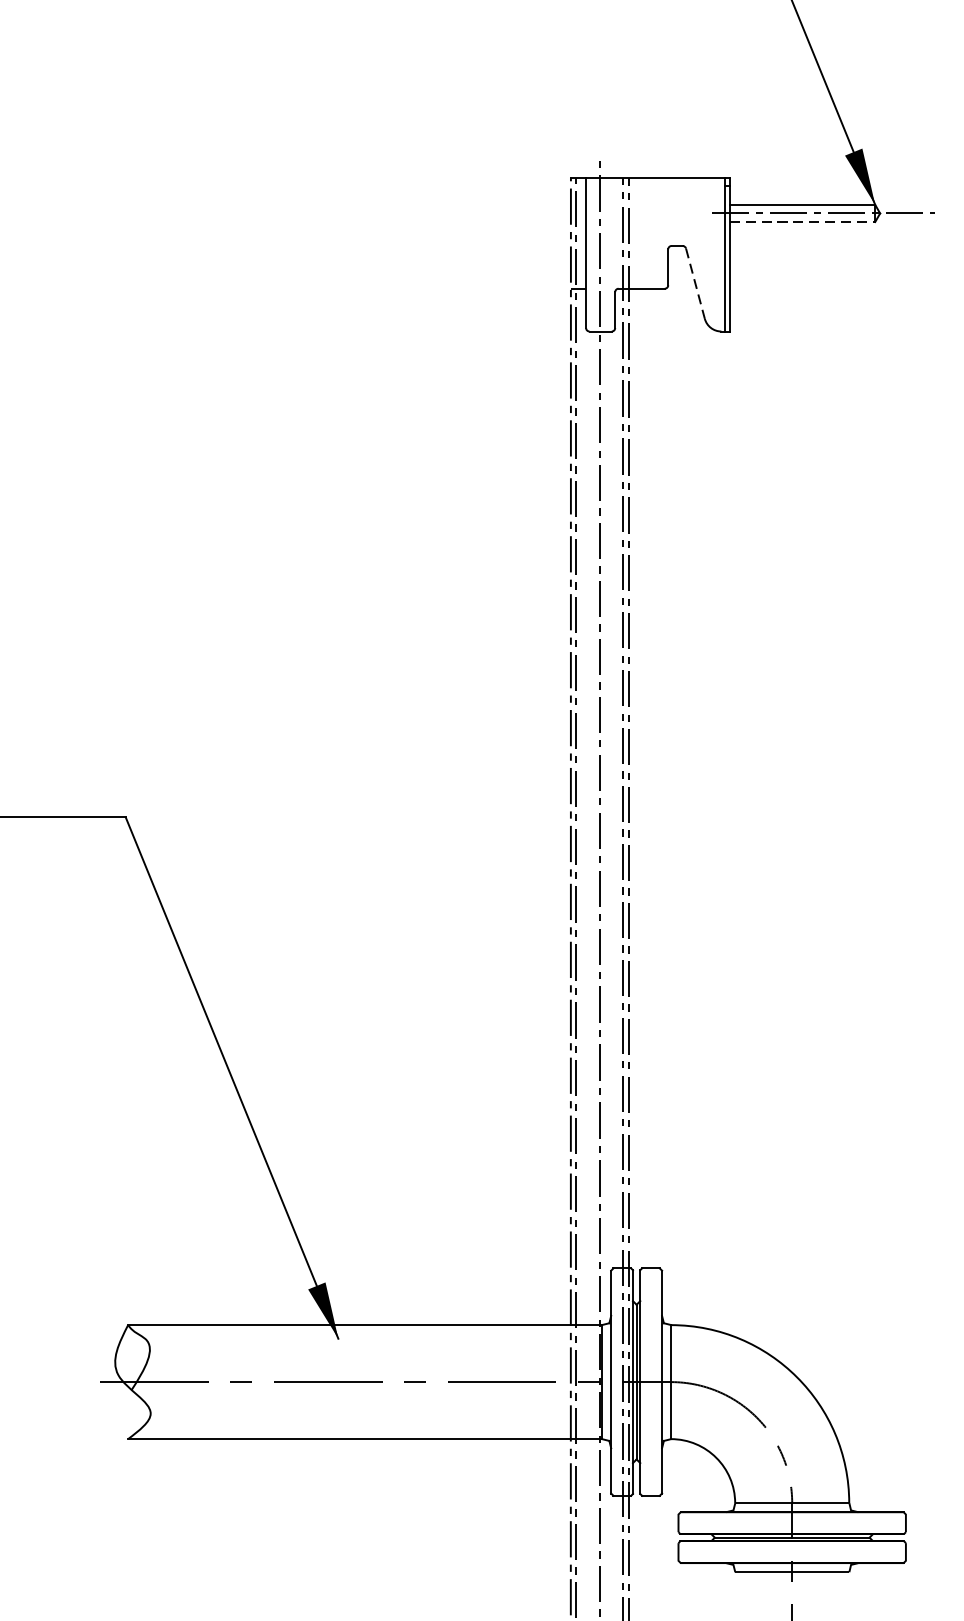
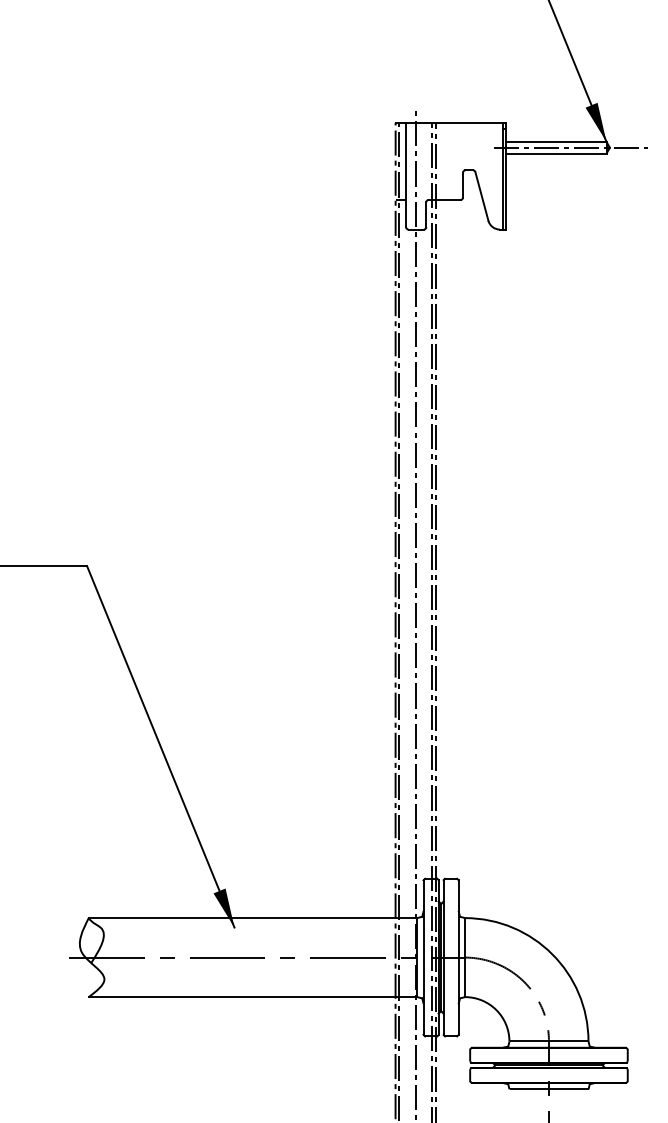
line: (803, 221) -> (556, 153), dashed -> solid
line: (696, 283) -> (482, 196), dashed -> solid

